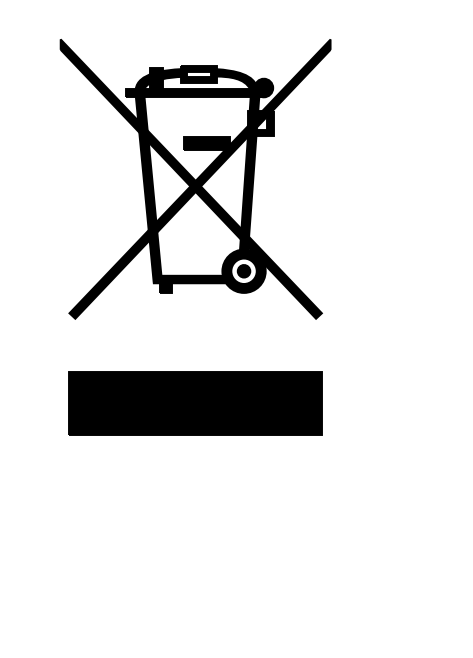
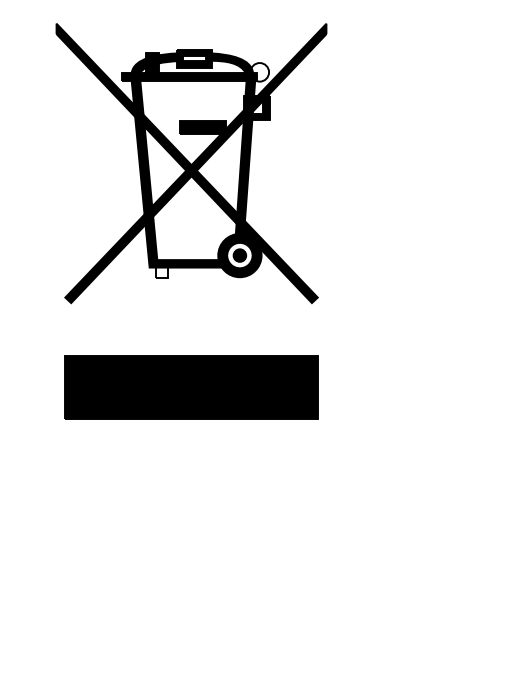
fill: (263, 88) -> (259, 72), removed
fill: (165, 286) -> (161, 270), removed

